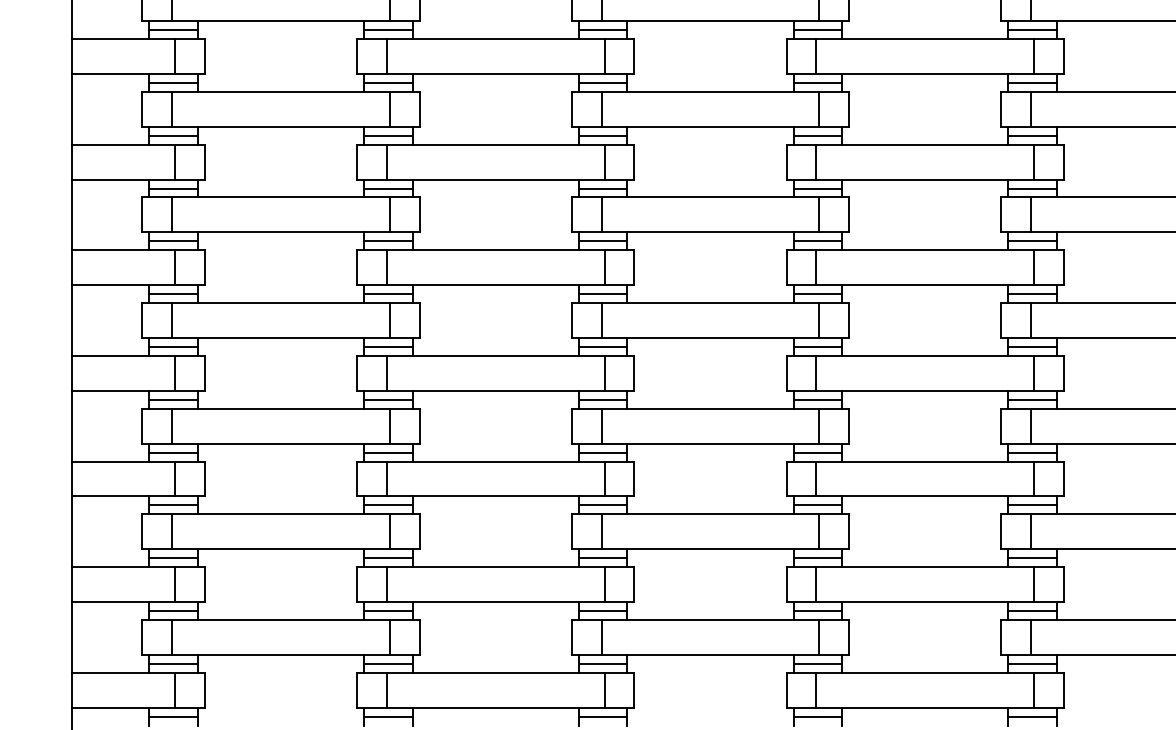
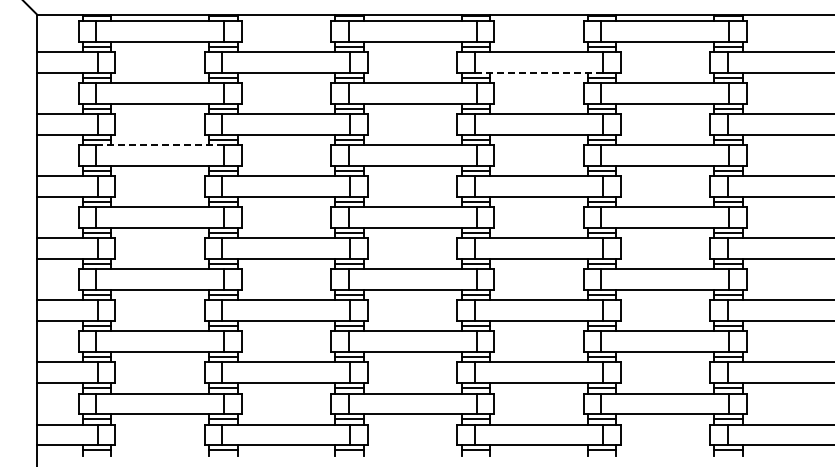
line: (926, 73) -> (539, 72), solid -> dashed
line: (281, 198) -> (160, 145), solid -> dashed

